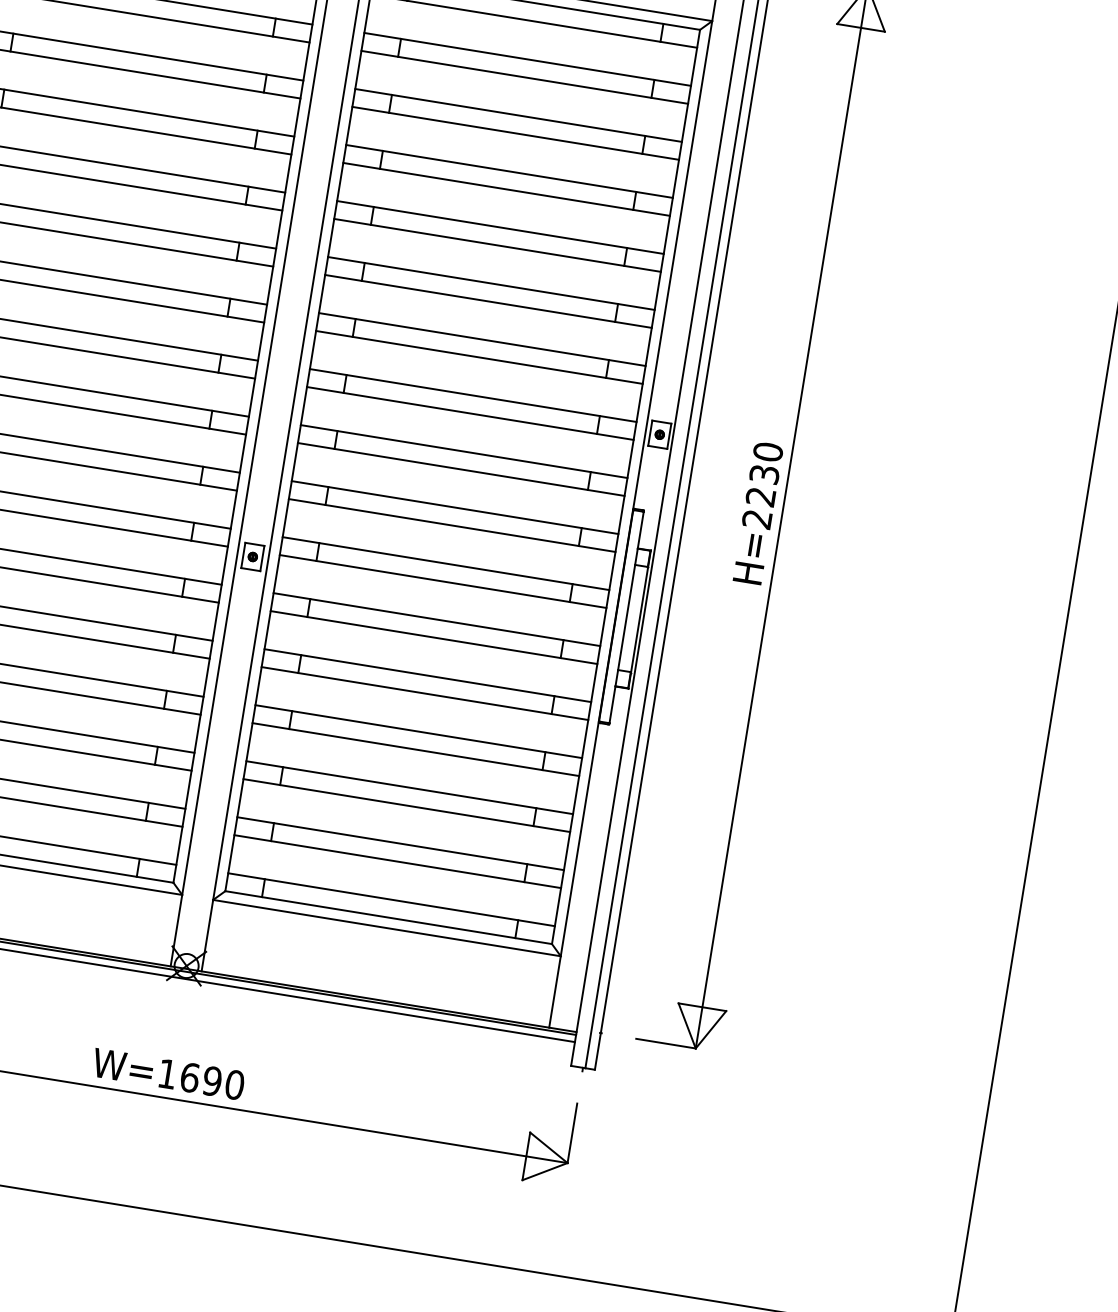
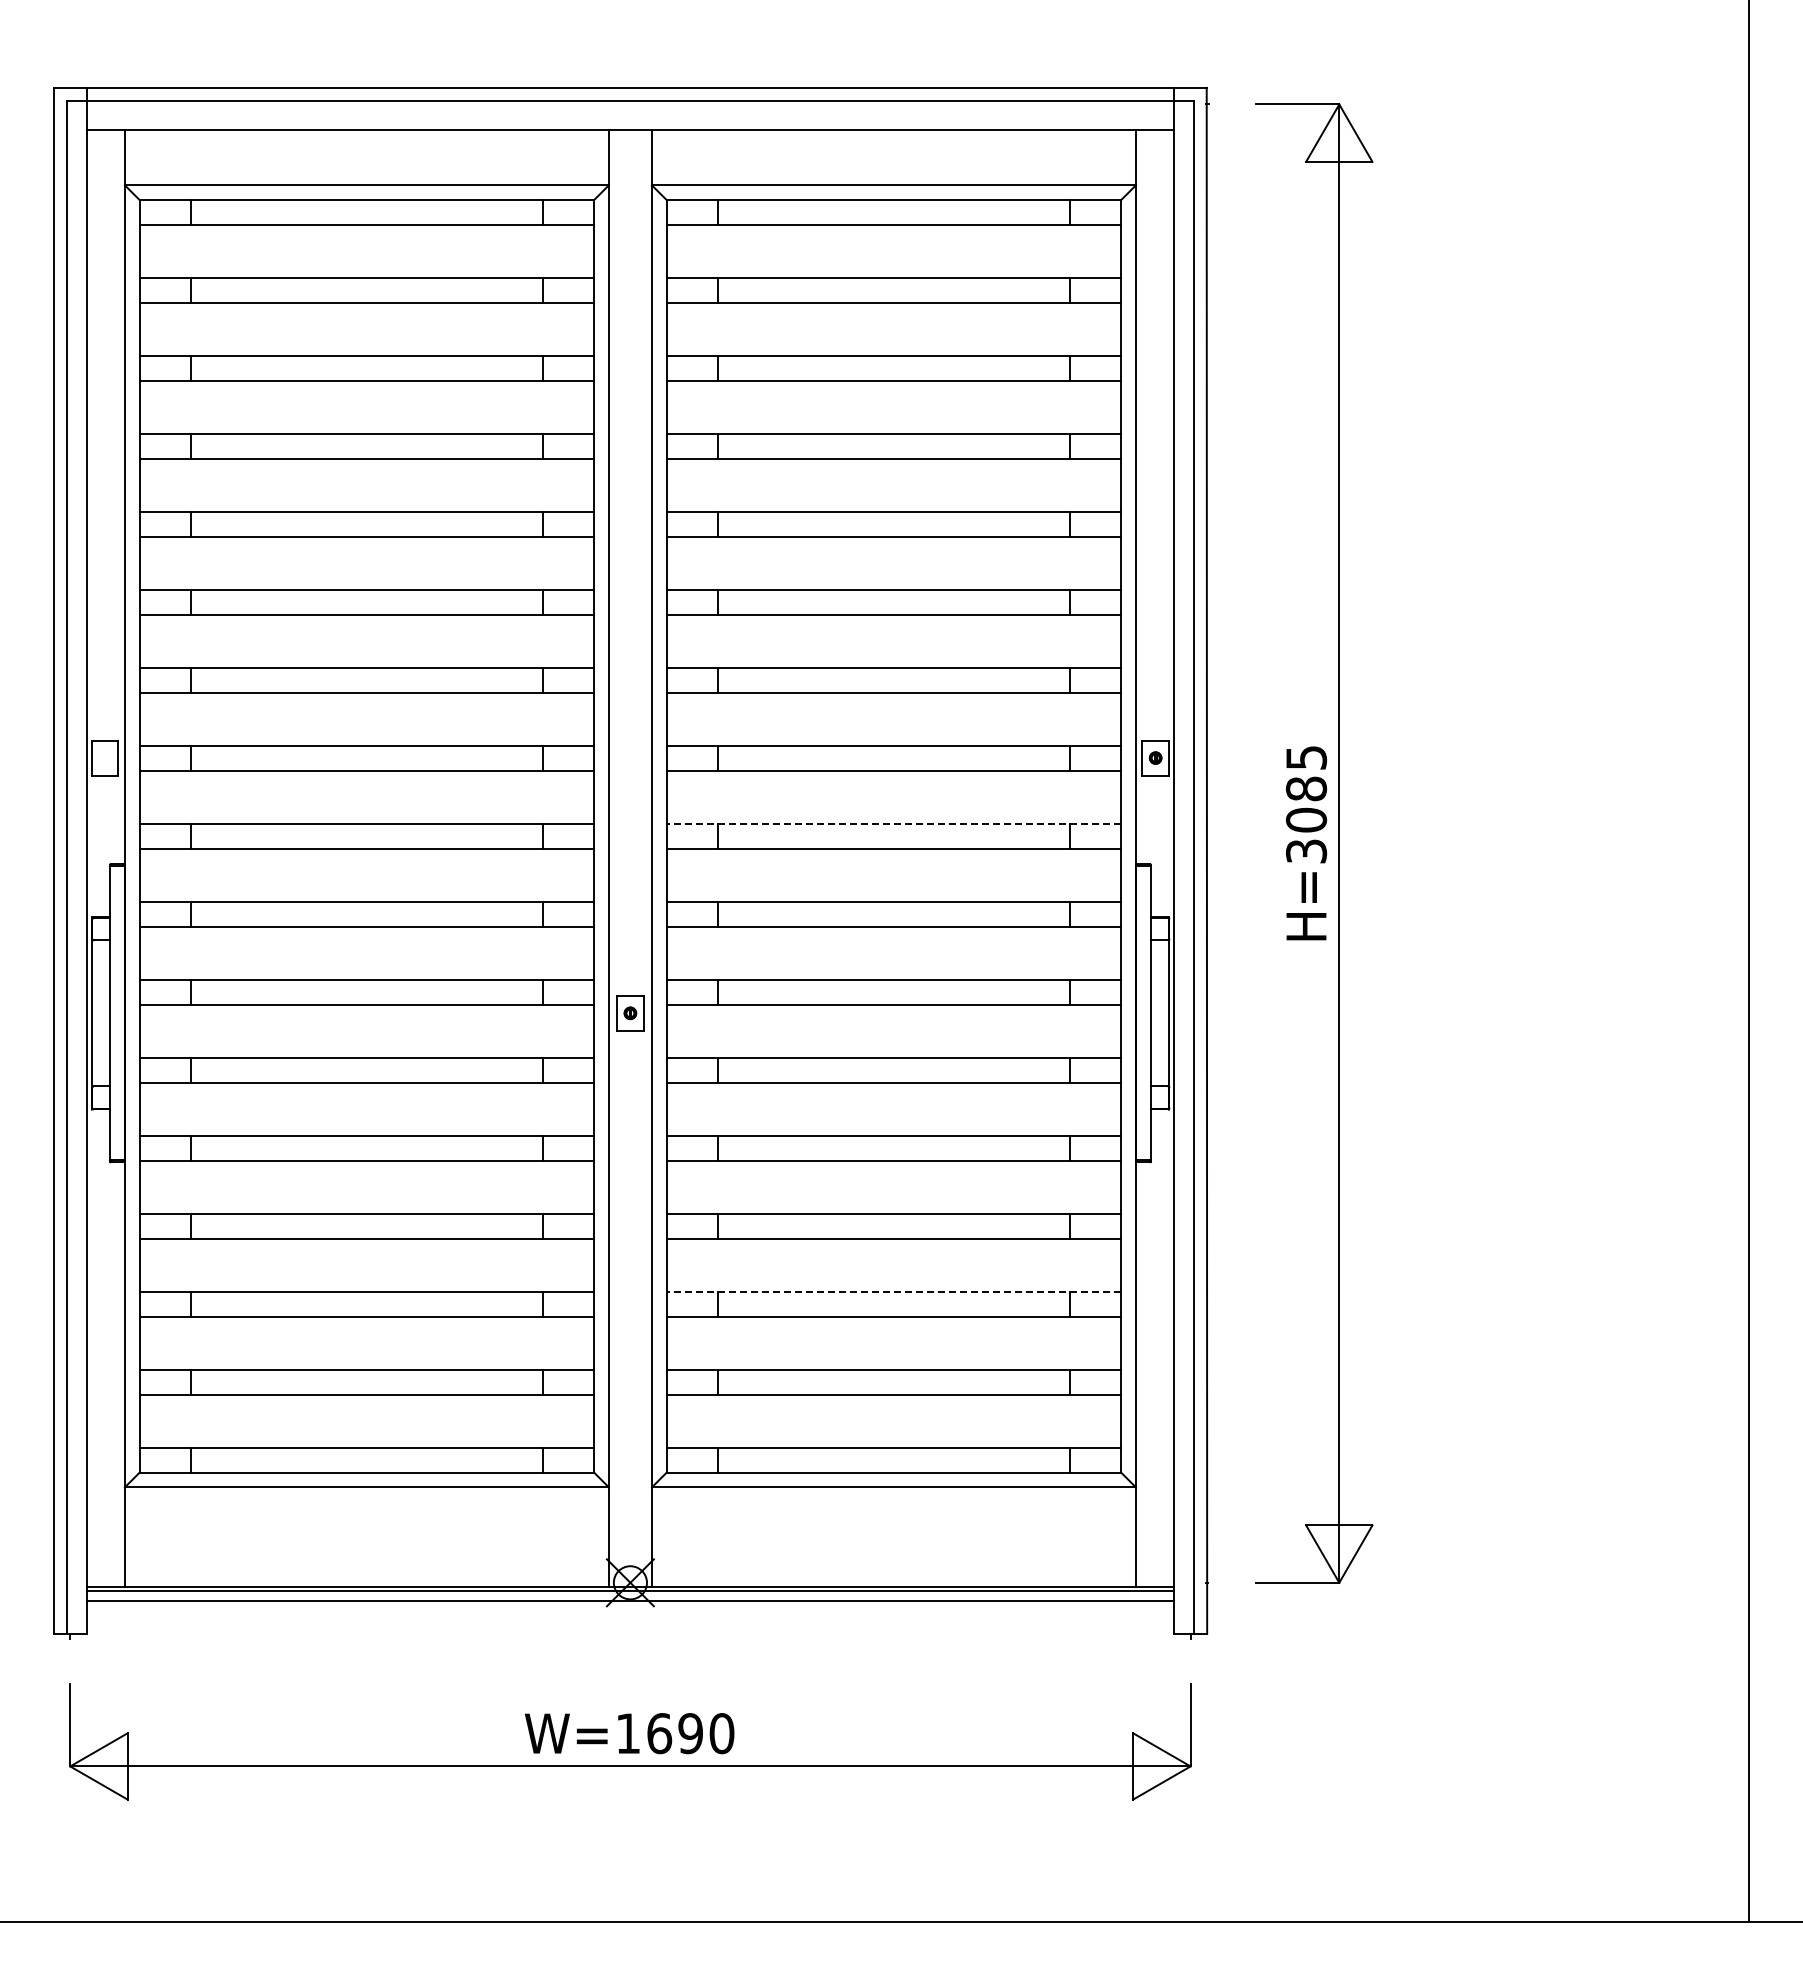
line: (463, 451) -> (893, 823), solid -> dashed
text: (762, 485) -> (1306, 804), H=2230 -> H=3085
line: (409, 787) -> (893, 1291), solid -> dashed

